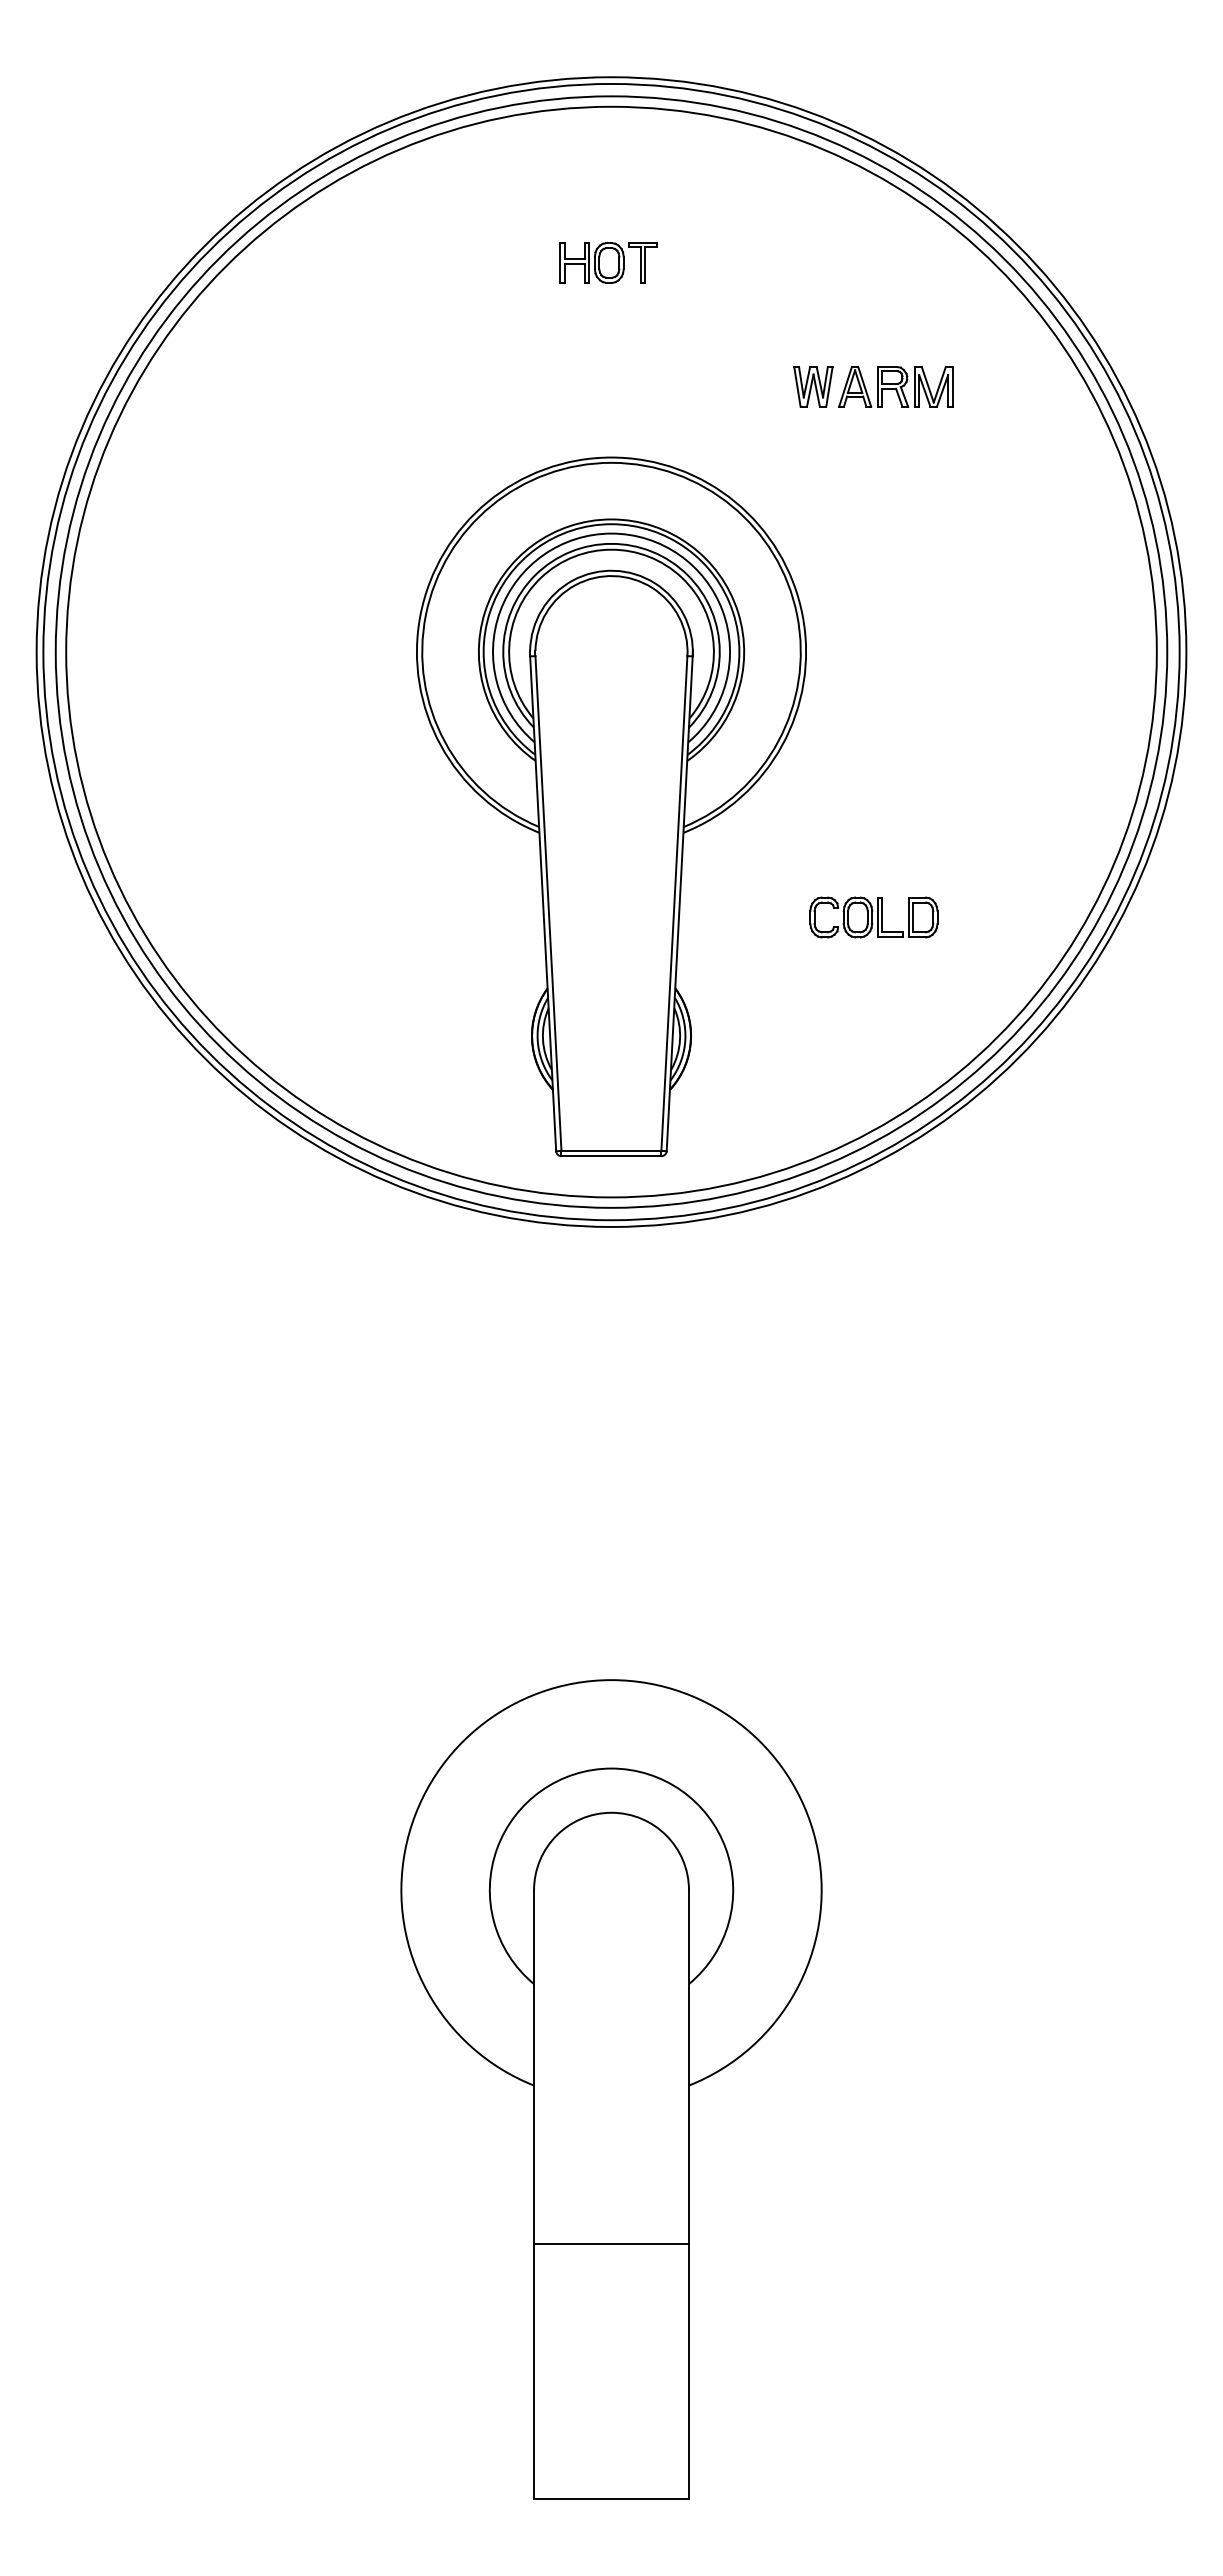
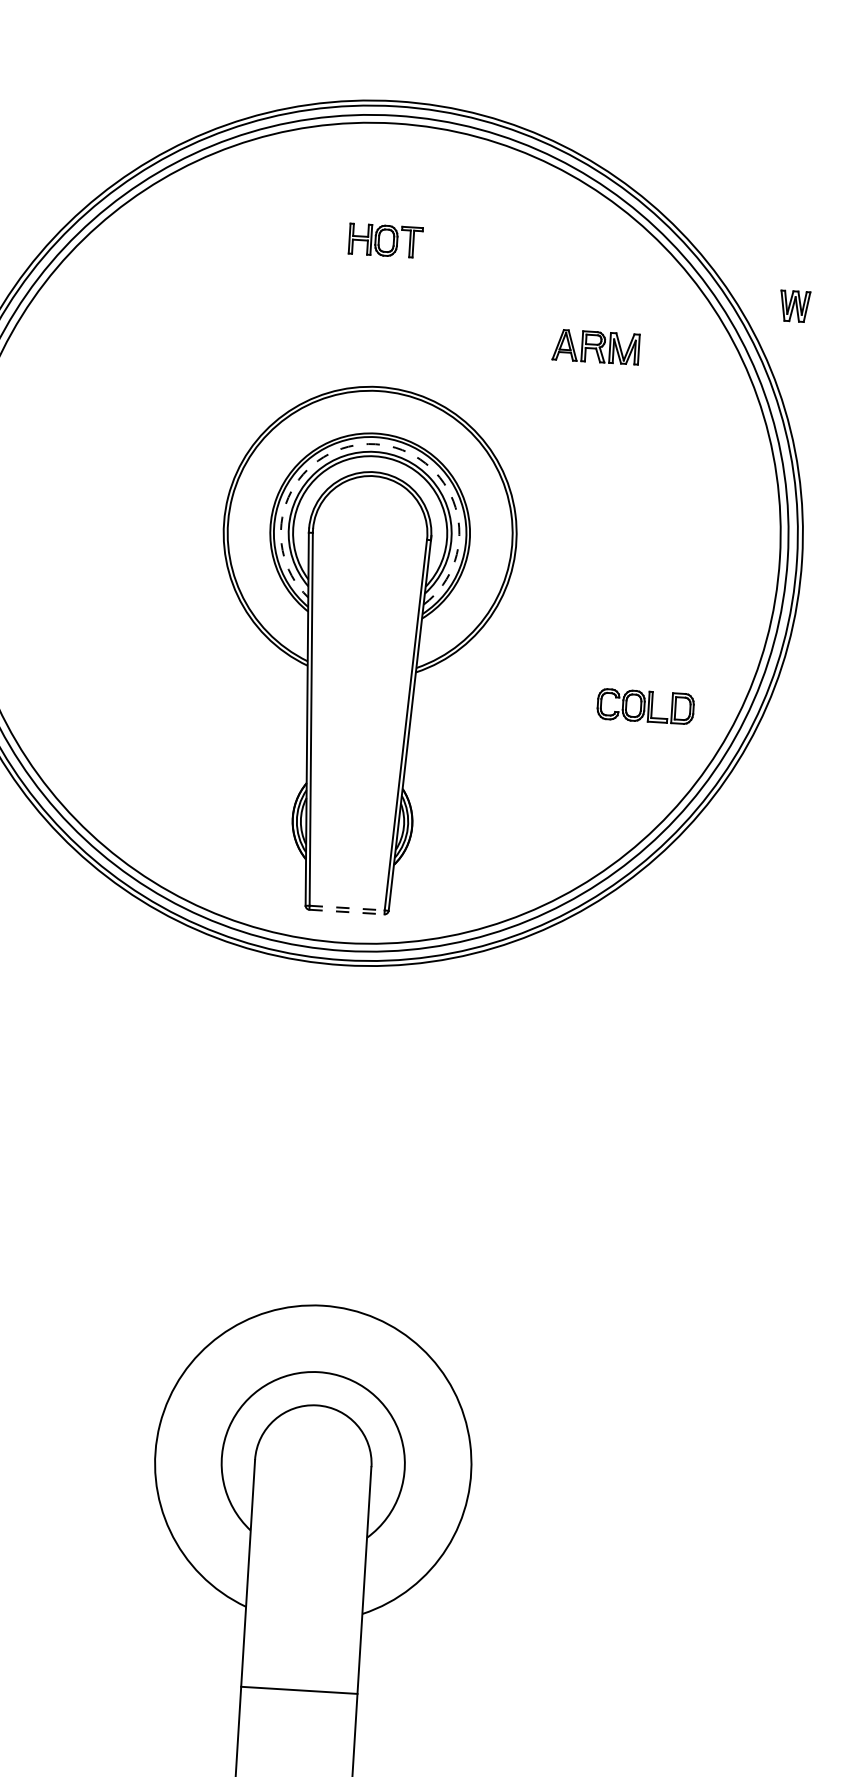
part: (813, 386) -> (795, 306), moved
arc: (611, 533) -> (375, 444), solid -> dashed
part: (873, 917) -> (645, 706), moved
line: (611, 1150) -> (347, 907), solid -> dashed
line: (611, 1156) -> (346, 912), solid -> dashed
line: (611, 2244) -> (299, 1690), moved

